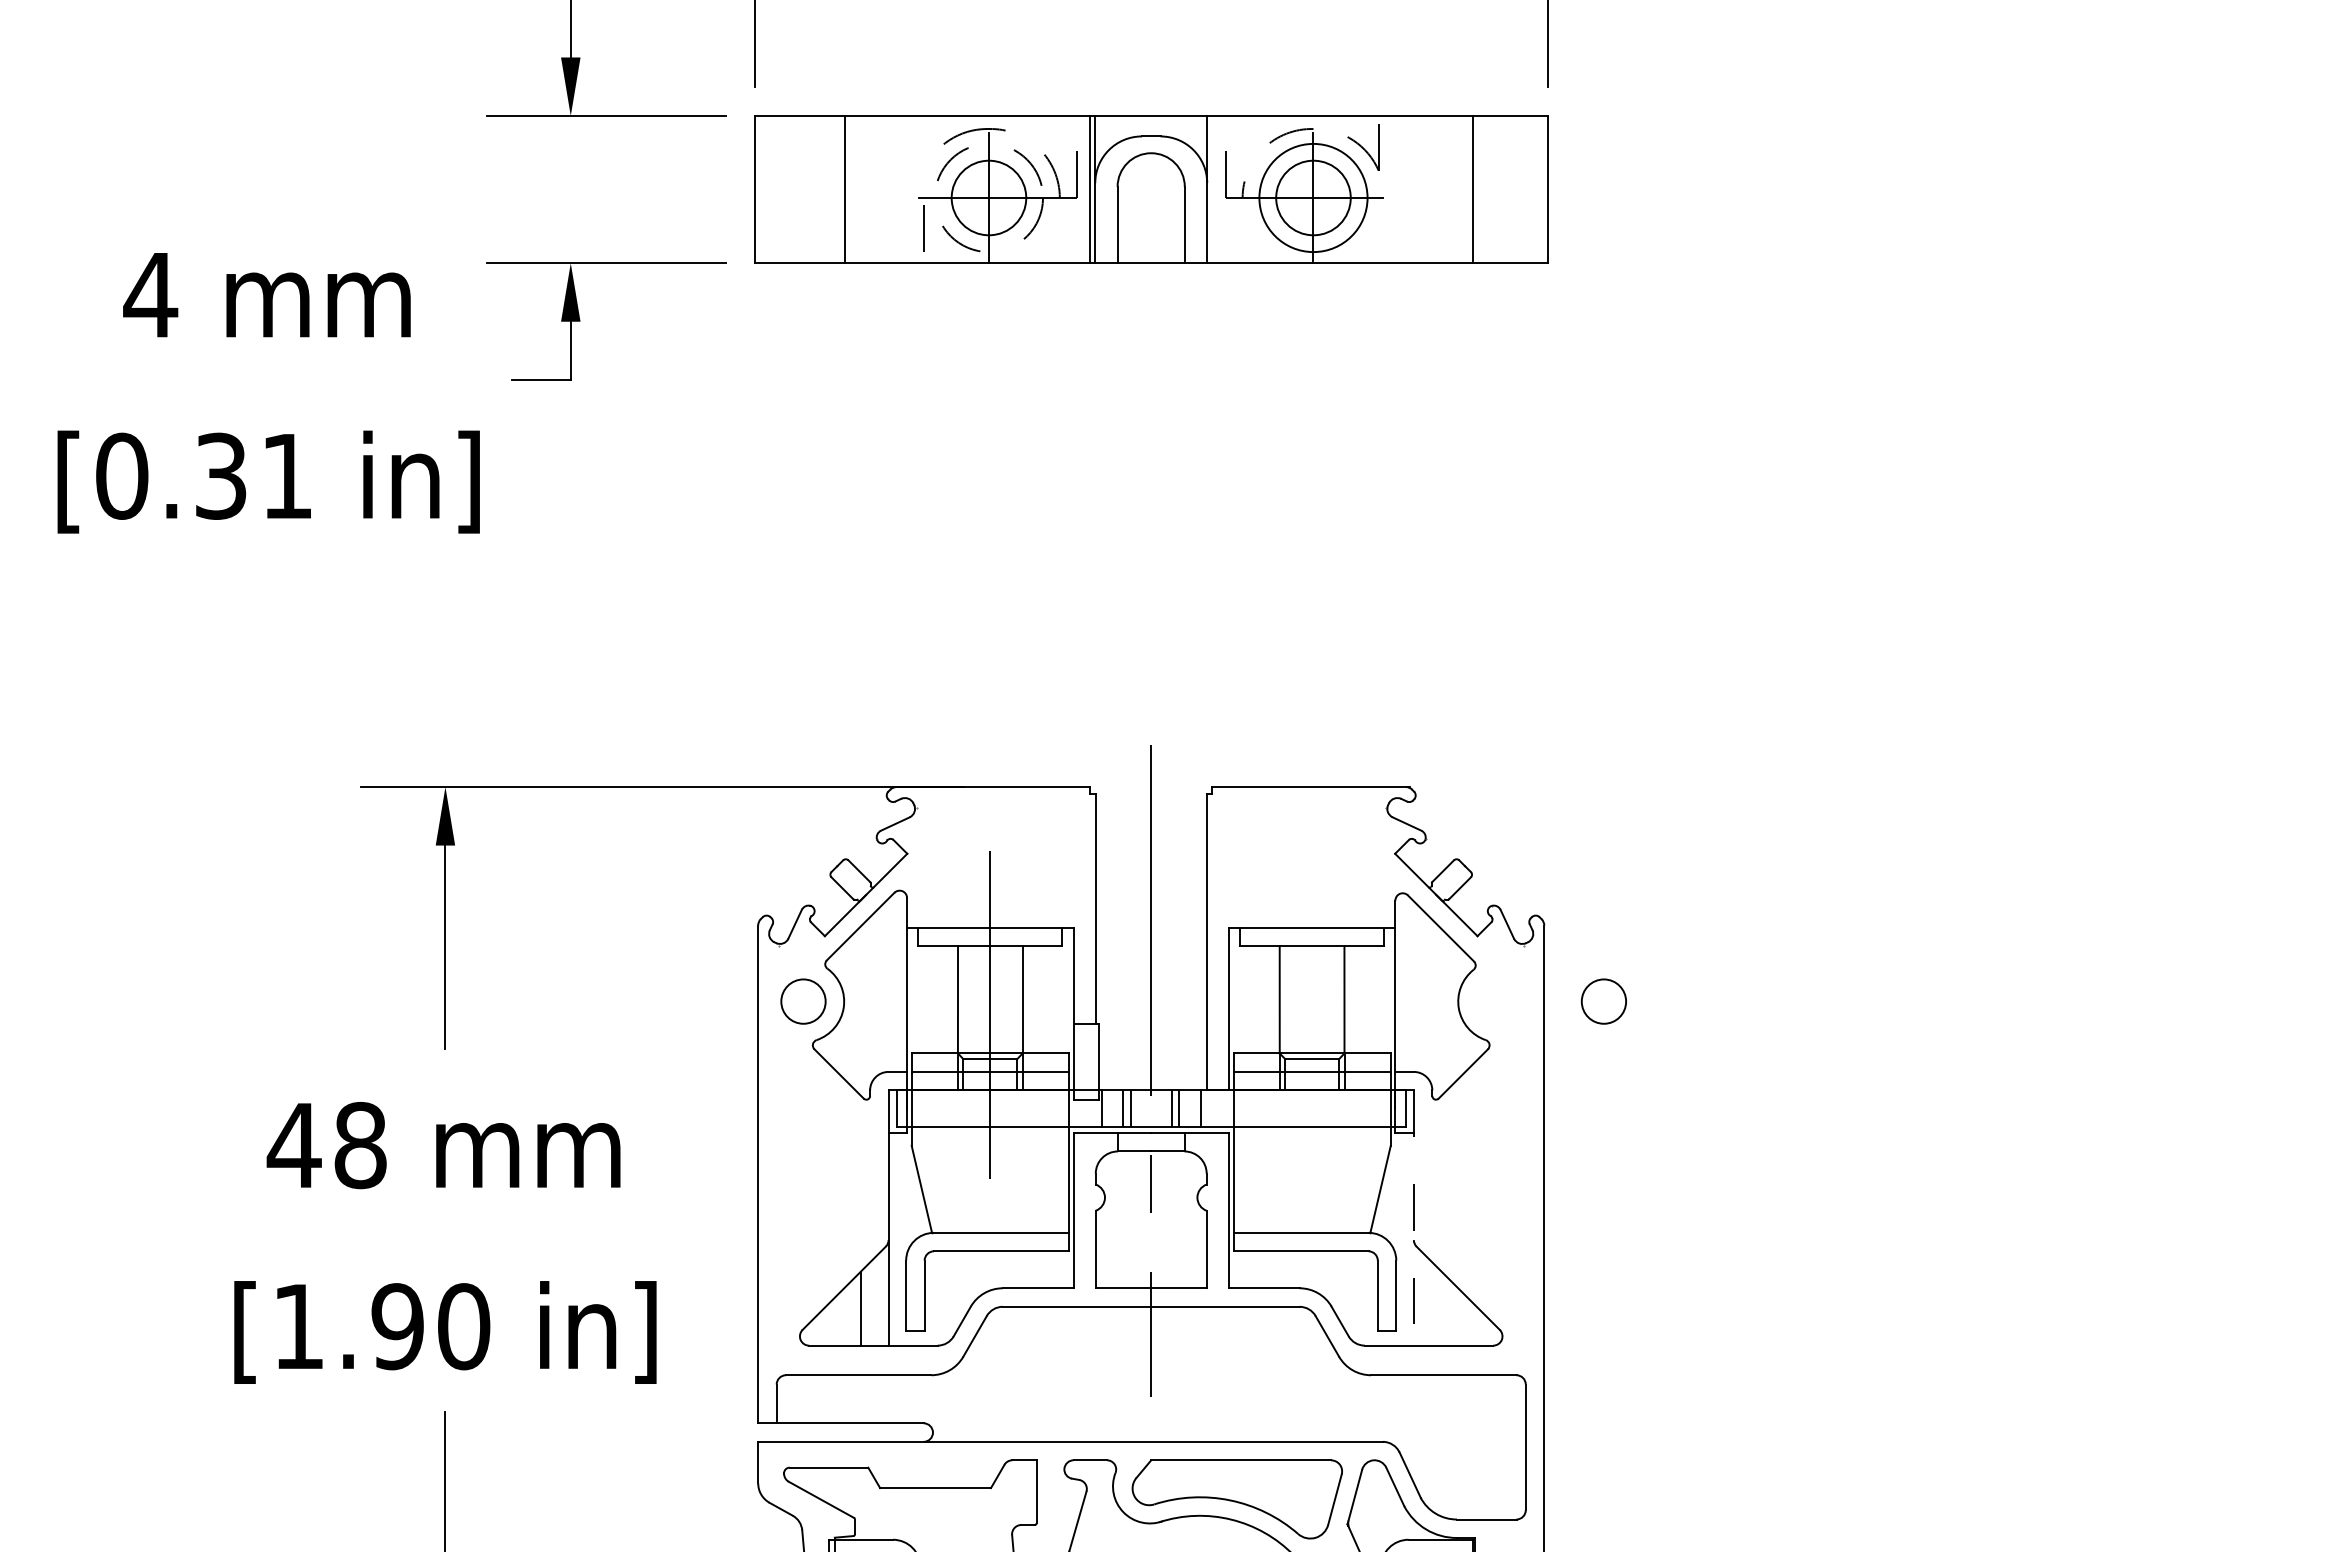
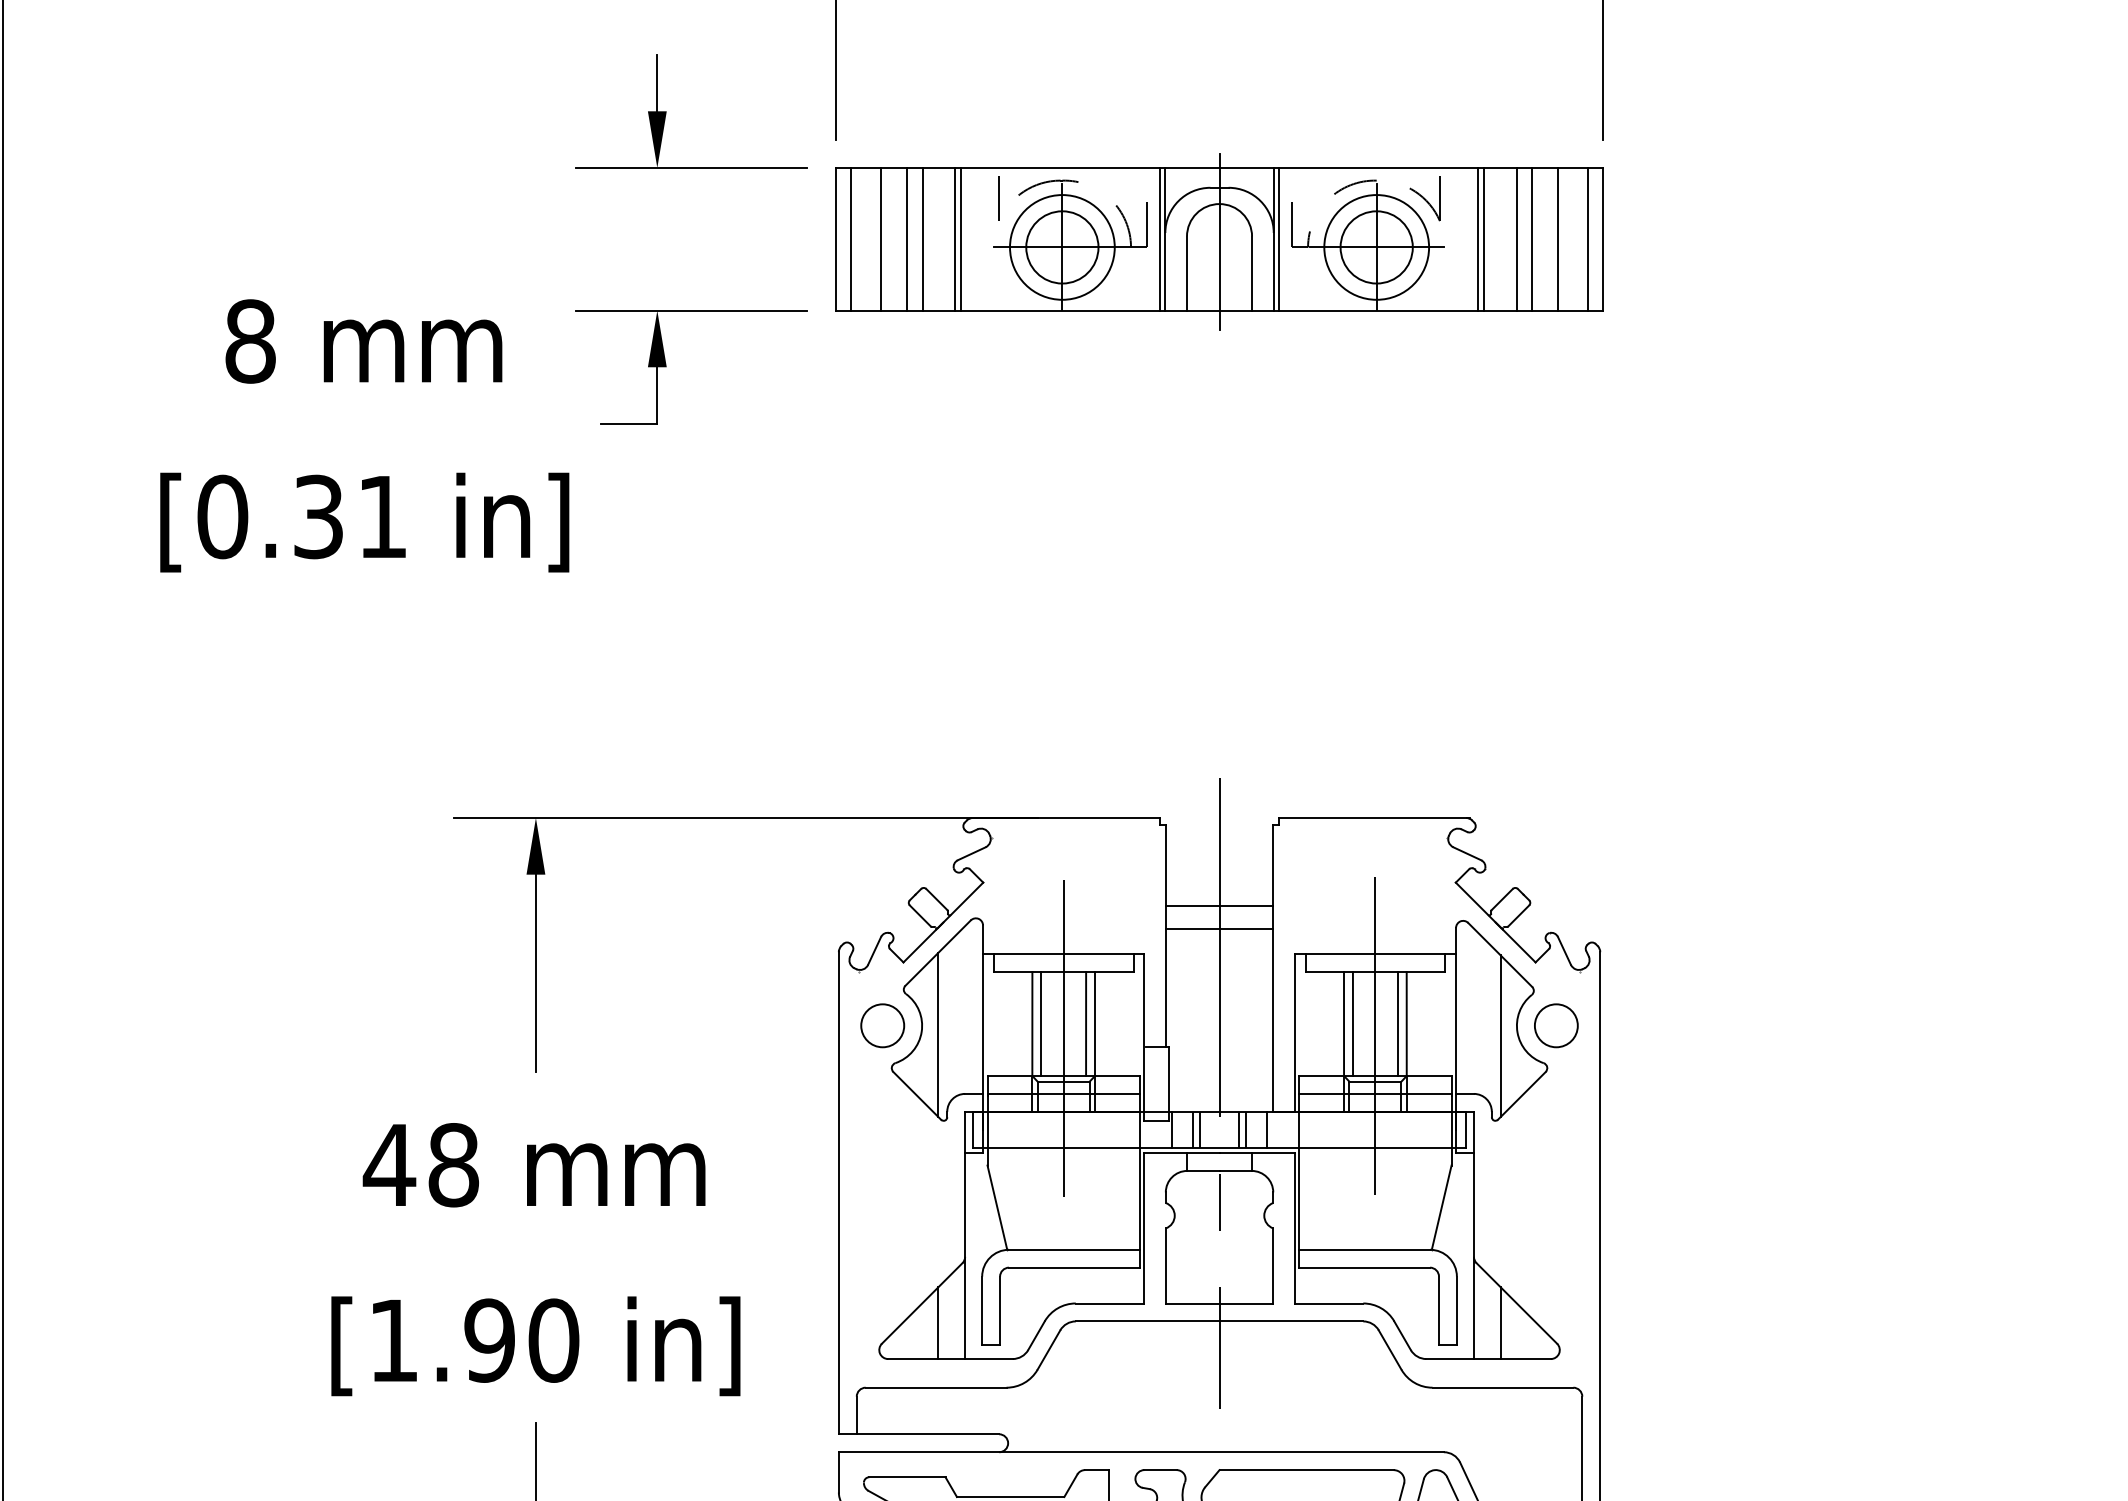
line: (770, 189) -> (850, 239), added
line: (801, 189) -> (880, 239), added
line: (828, 189) -> (906, 239), added
line: (878, 189) -> (955, 239), added
line: (884, 189) -> (961, 239), added
line: (1212, 189) -> (1278, 239), added
line: (1417, 189) -> (1477, 239), added
line: (1424, 189) -> (1484, 239), added
line: (1457, 189) -> (1516, 239), added
line: (1500, 189) -> (1557, 239), added
line: (1531, 189) -> (1587, 239), added
line: (1151, 192) -> (1219, 242), added
circle: (988, 197) -> (1061, 246), dashed -> solid
line: (923, 228) -> (998, 198), moved
text: (150, 294) -> (250, 340), 4 -> 8
line: (1150, 877) -> (1218, 905), added
line: (1150, 901) -> (1218, 928), added
line: (967, 999) -> (1041, 1023), added
line: (1013, 999) -> (1086, 1023), added
line: (1288, 999) -> (1352, 1023), added
line: (1335, 999) -> (1398, 1023), added
circle: (1603, 1001) -> (1555, 1025), moved
line: (860, 1010) -> (937, 1034), added
line: (1312, 1012) -> (1375, 1036), added
line: (1441, 1012) -> (1500, 1036), added
line: (1413, 1218) -> (1473, 1235), dashed -> solid
line: (1441, 1308) -> (1500, 1323), added

